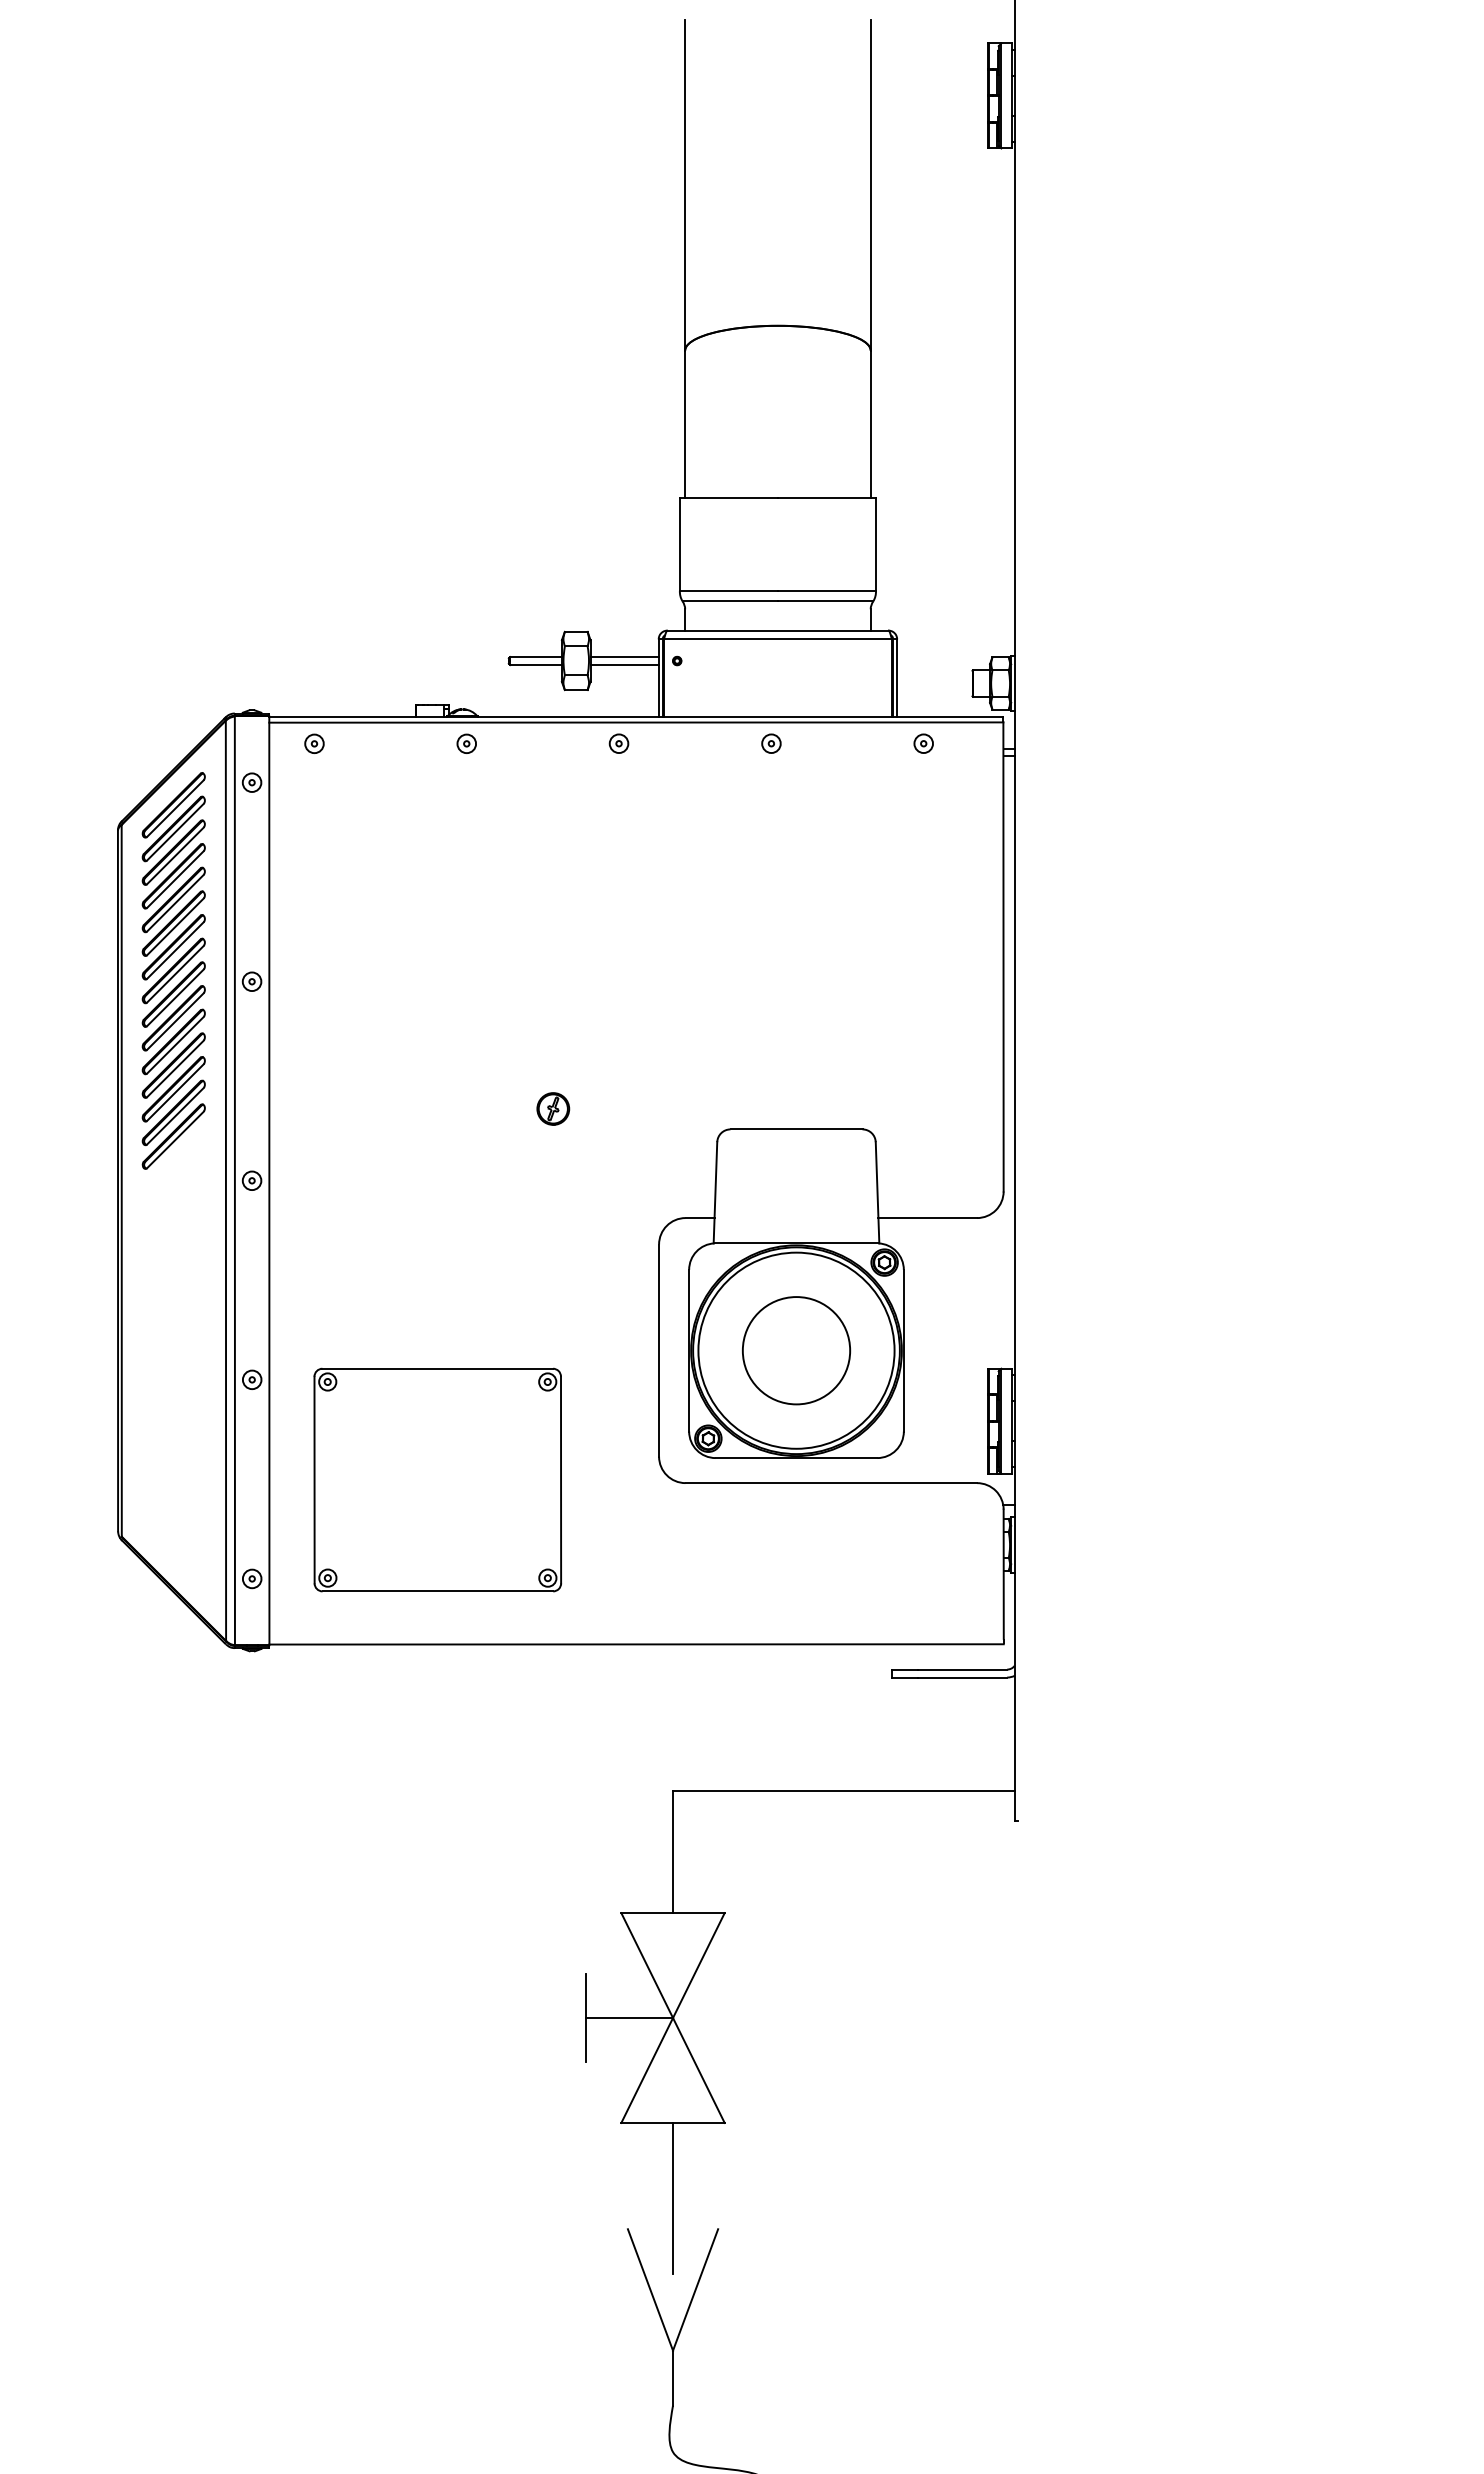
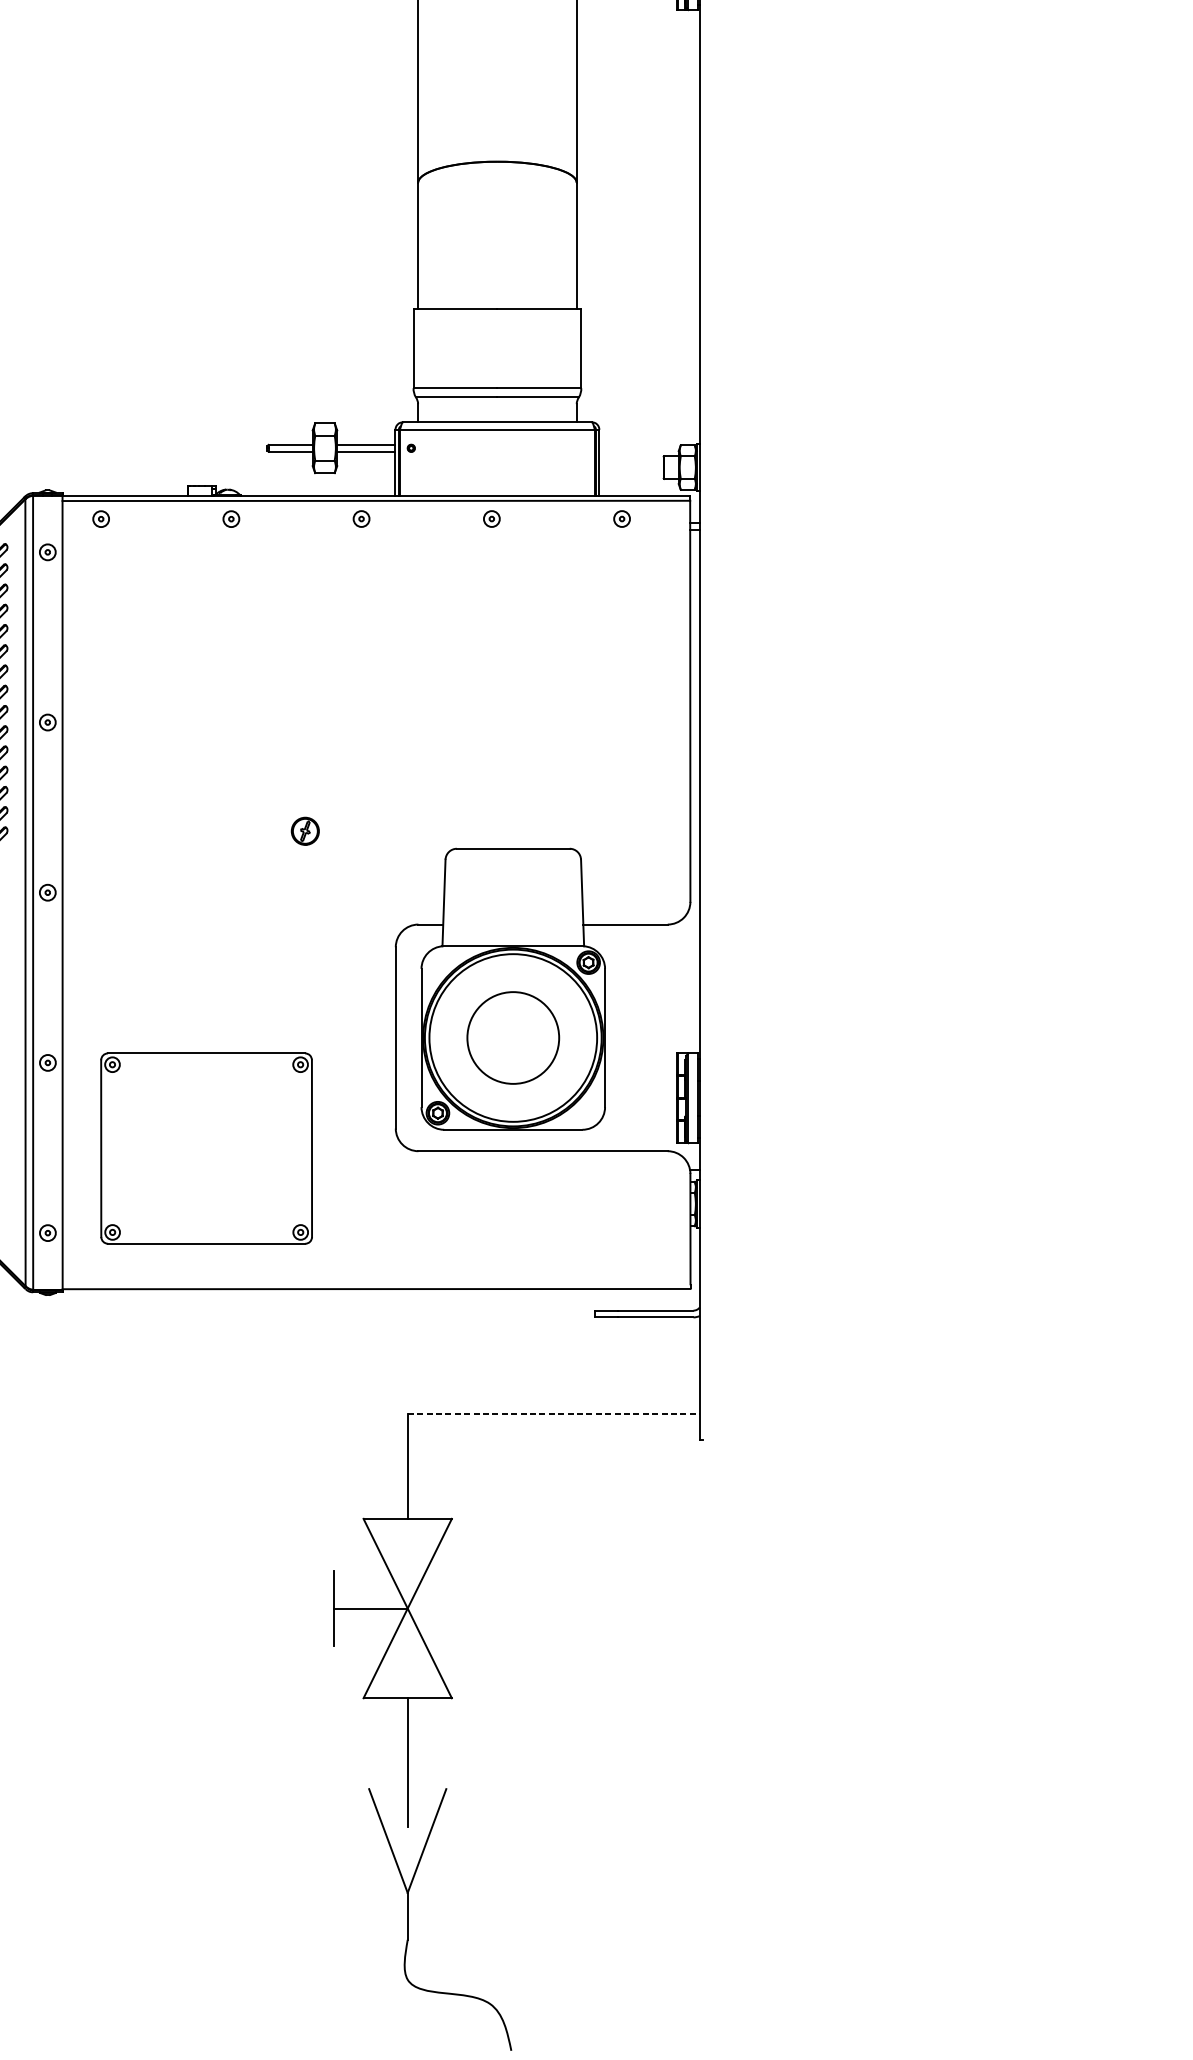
line: (843, 1790) -> (553, 1414), solid -> dashed

